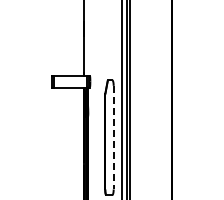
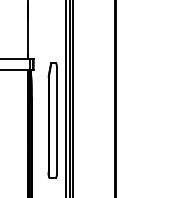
line: (113, 137) -> (56, 120), dashed -> solid

